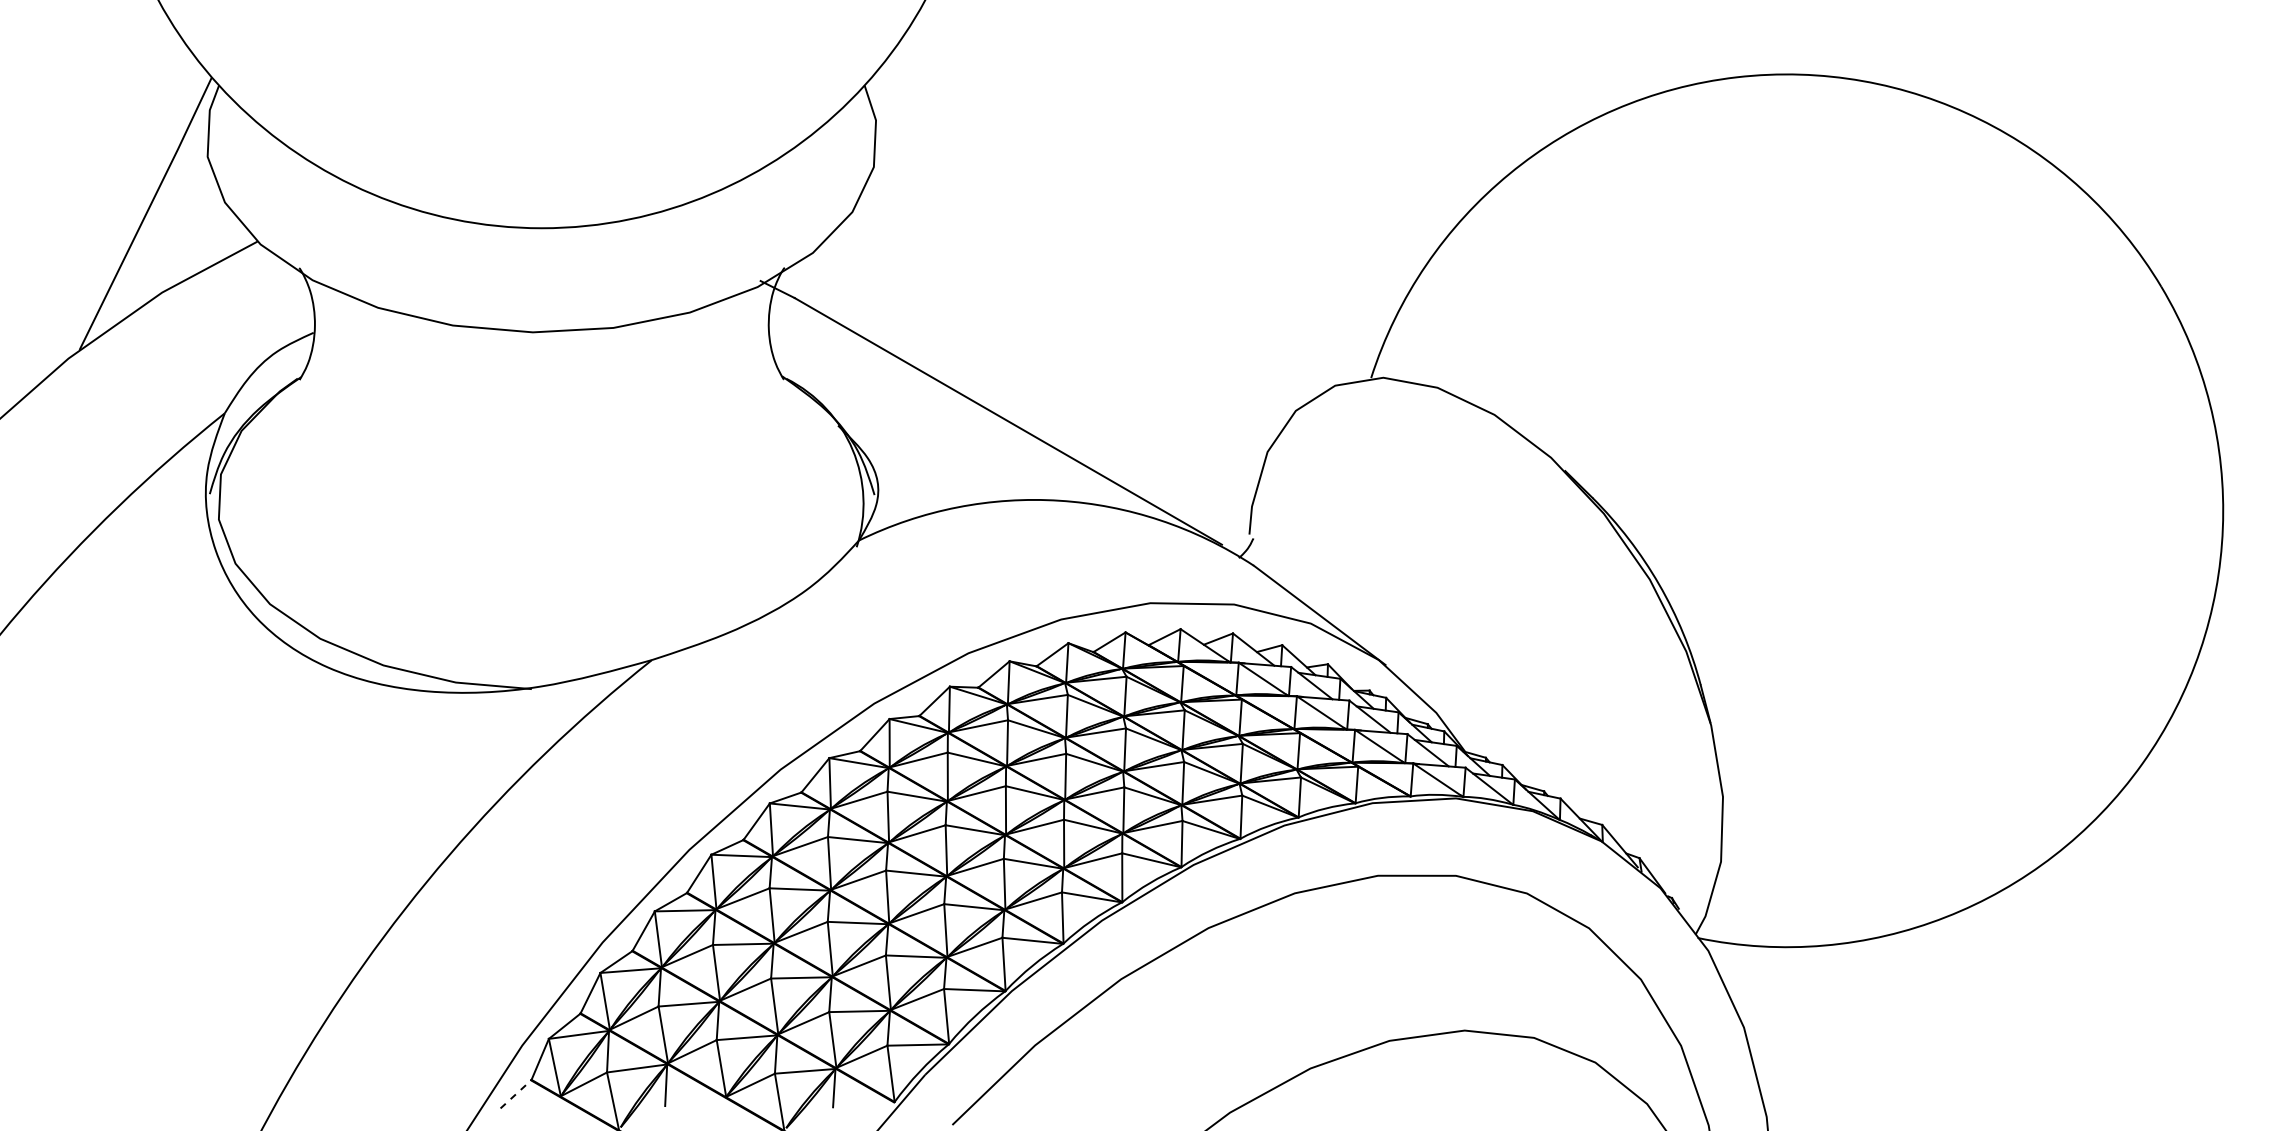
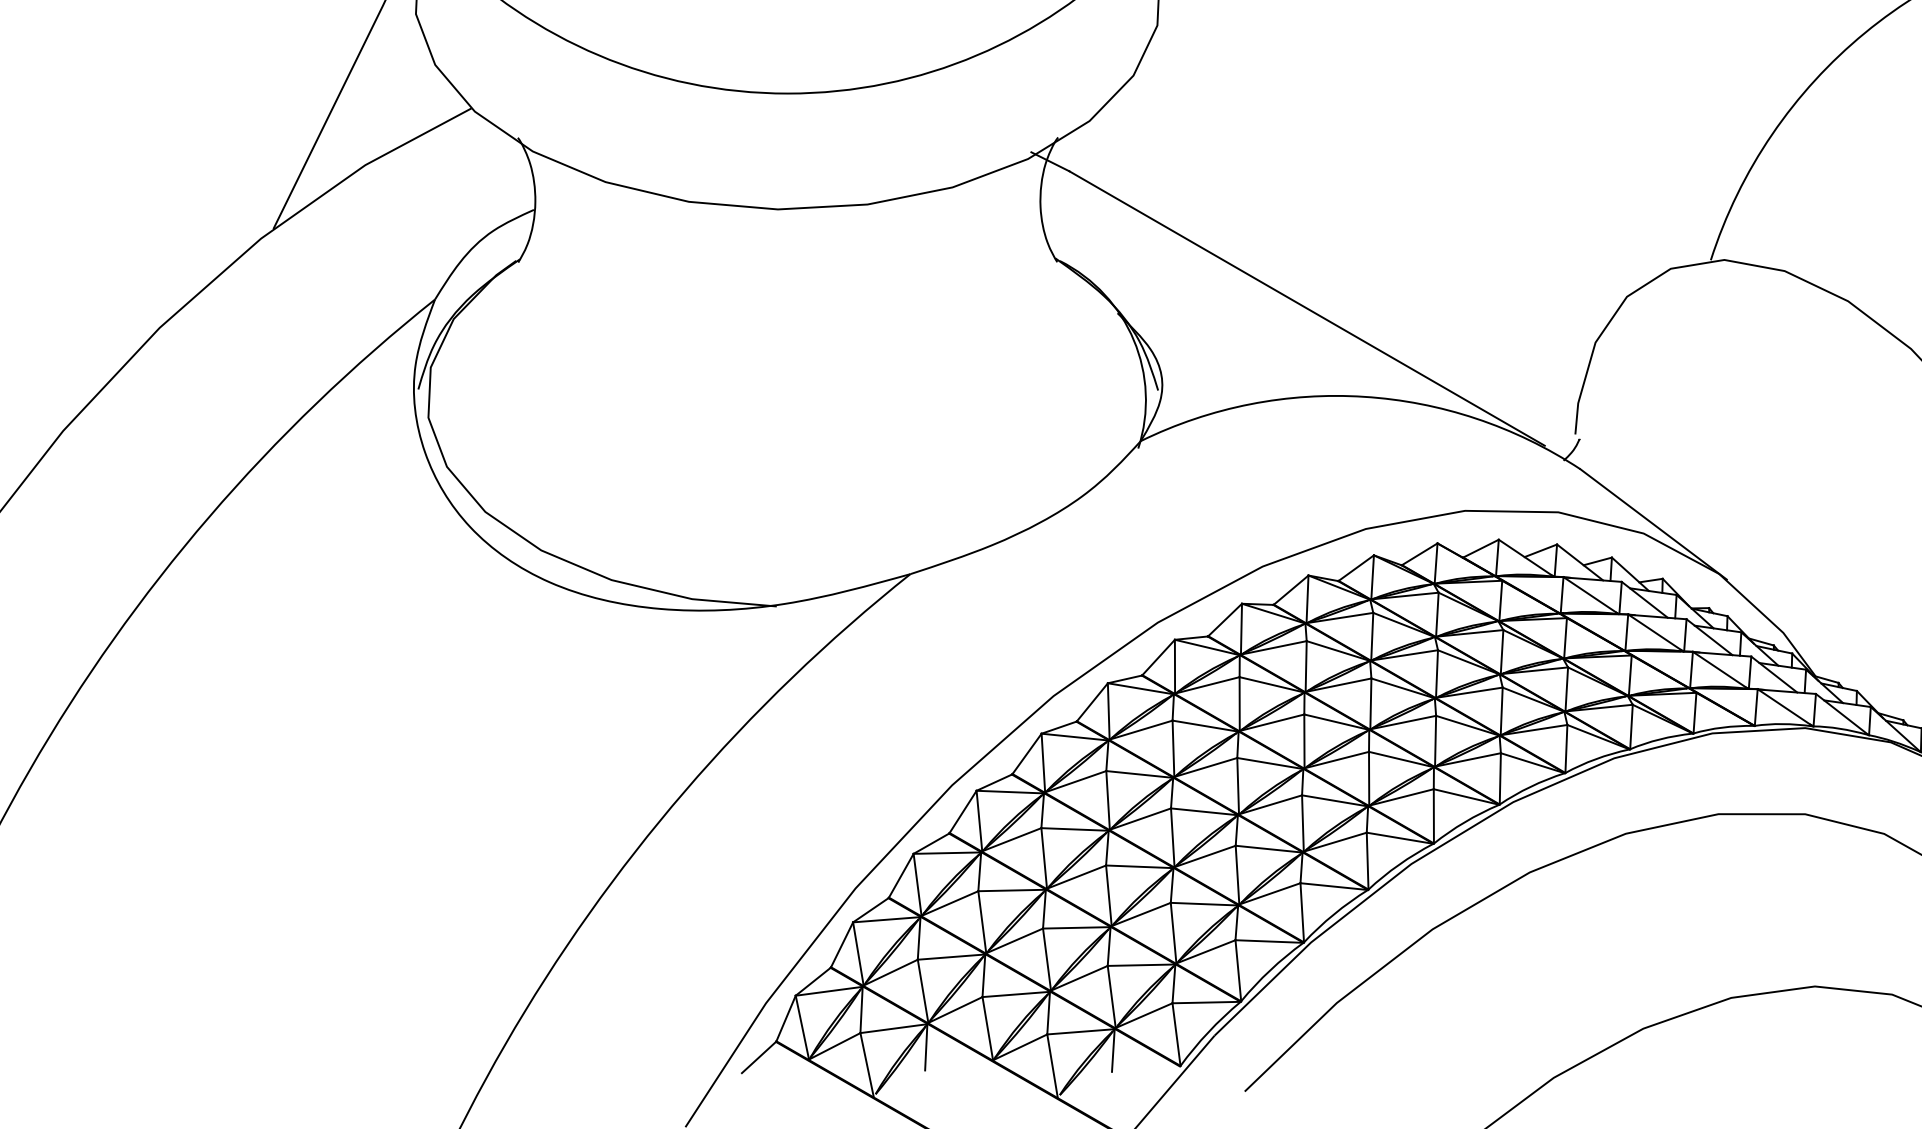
line: (515, 1094) -> (758, 1057), dashed -> solid

